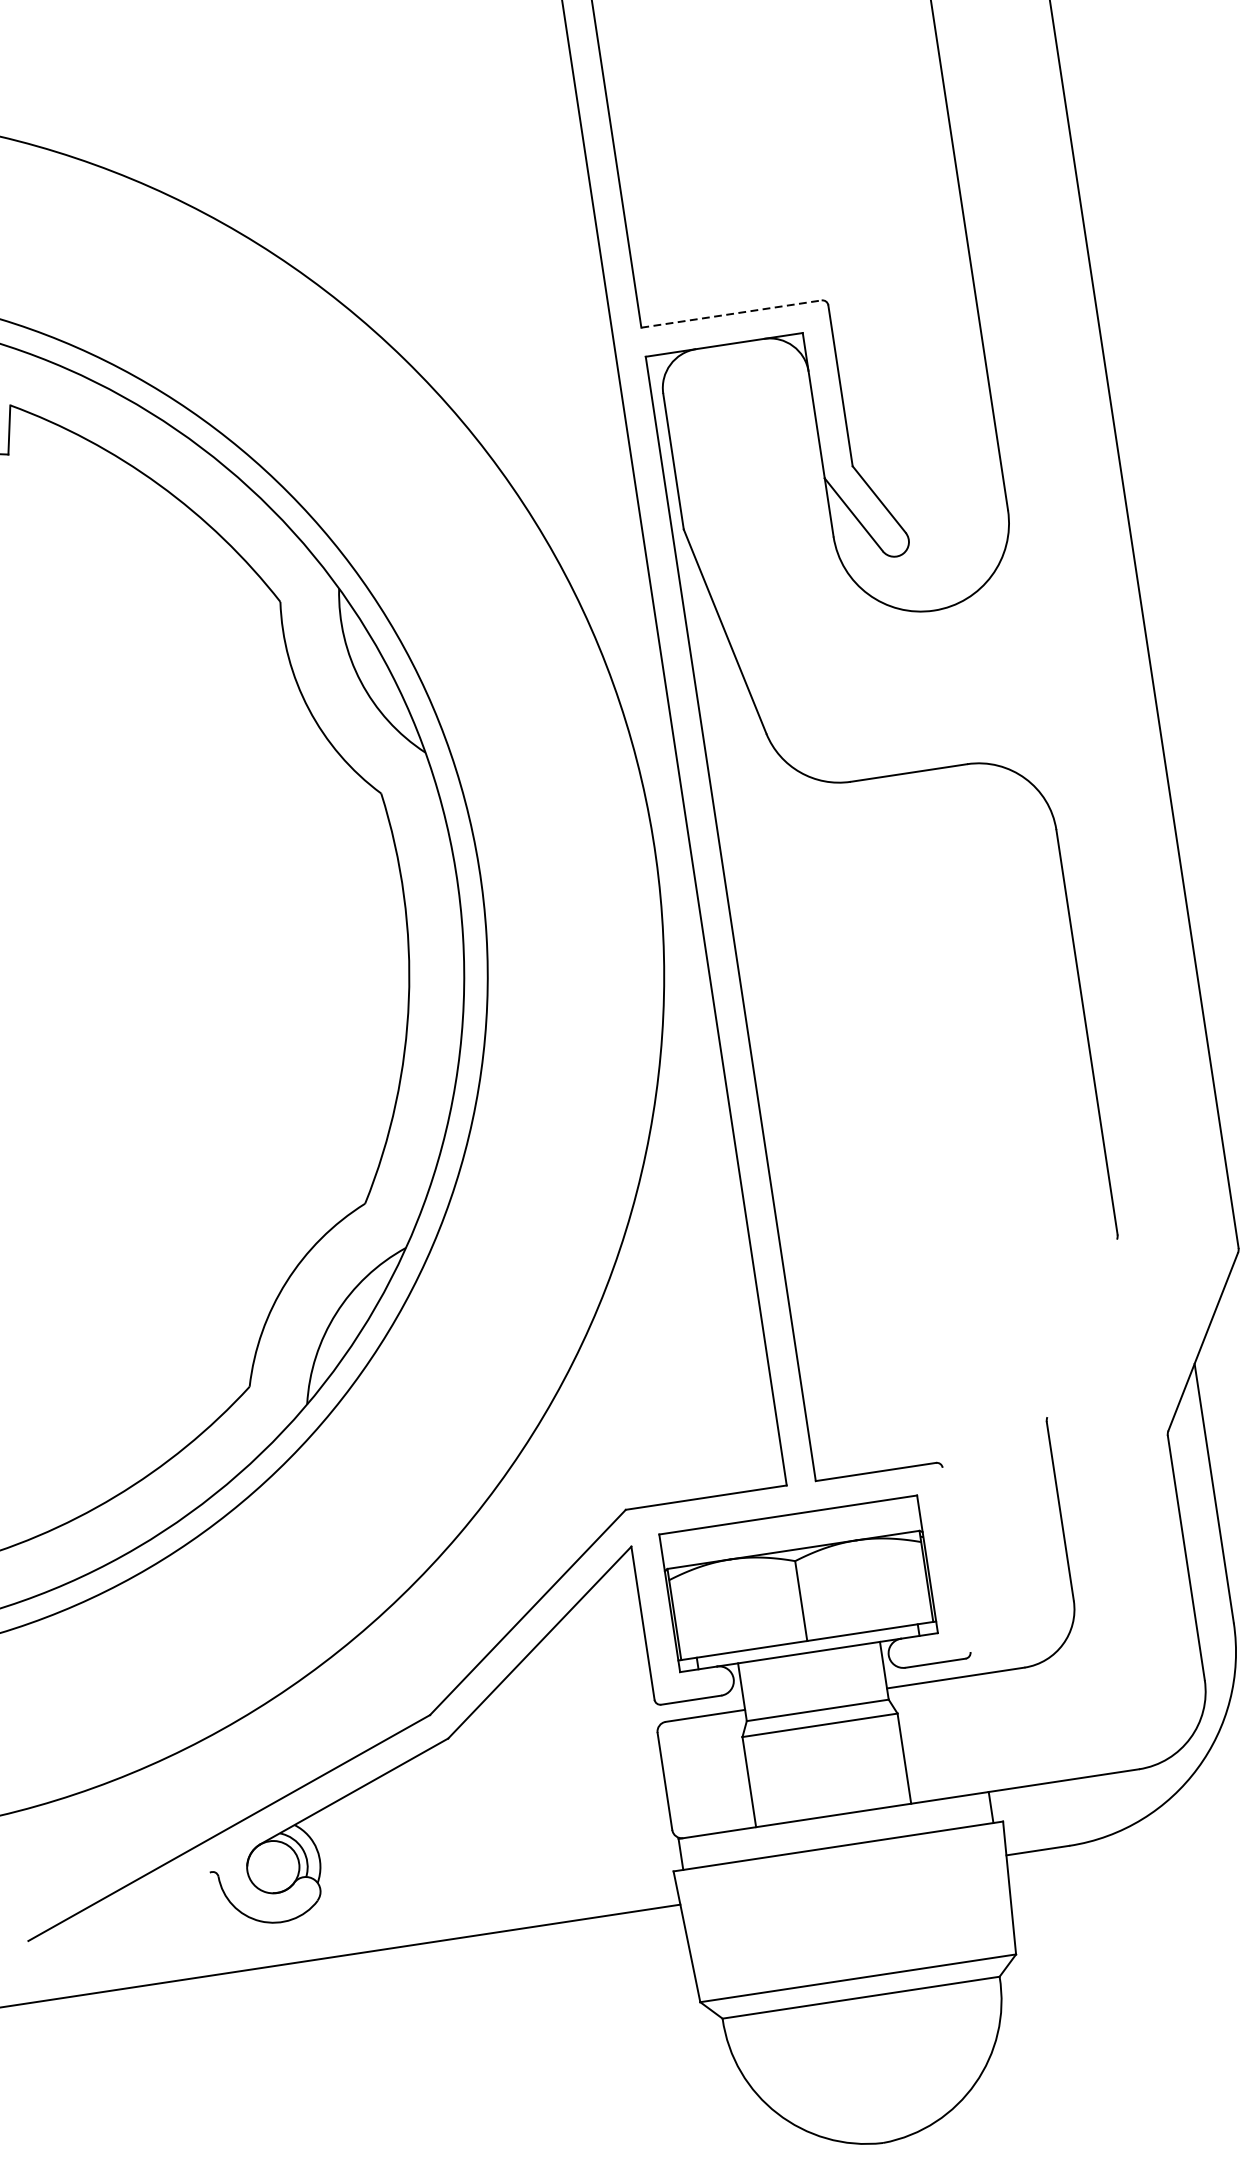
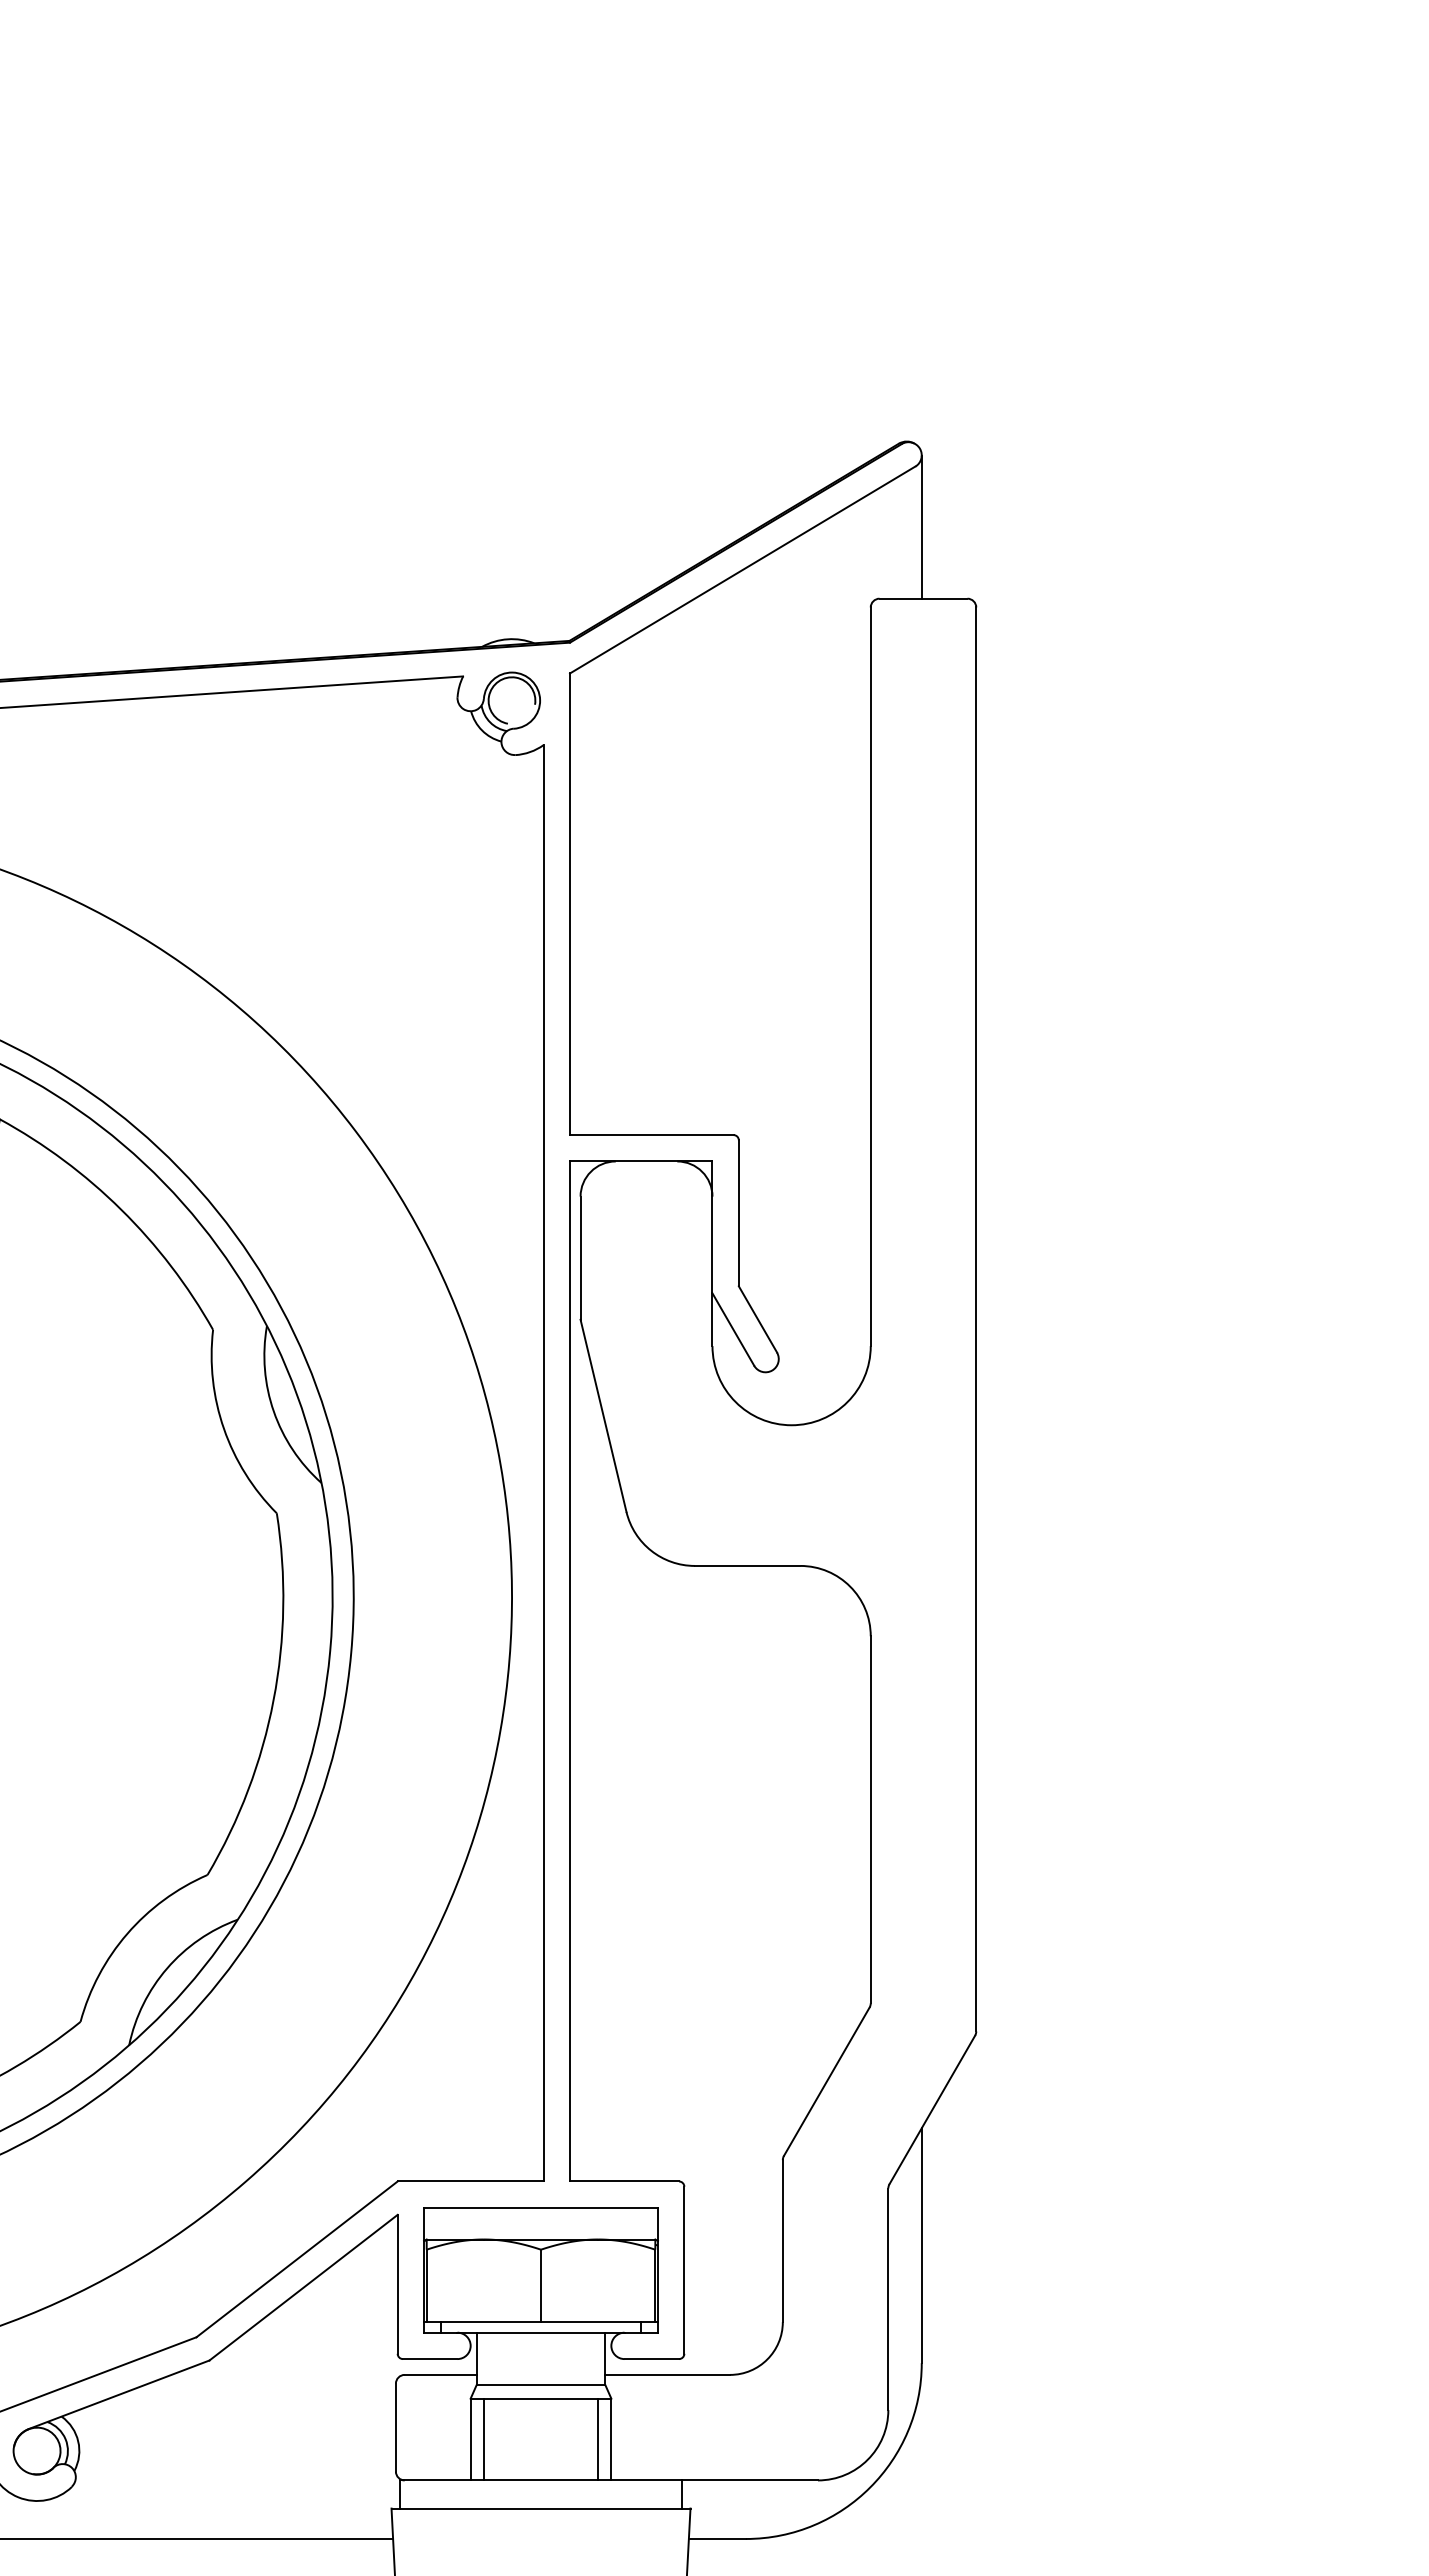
line: (731, 314) -> (651, 1135), dashed -> solid
line: (1081, 1328) -> (826, 2081), added
line: (956, 1559) -> (684, 2269), added
line: (890, 1760) -> (598, 2439), added
line: (763, 1779) -> (483, 2439), added

